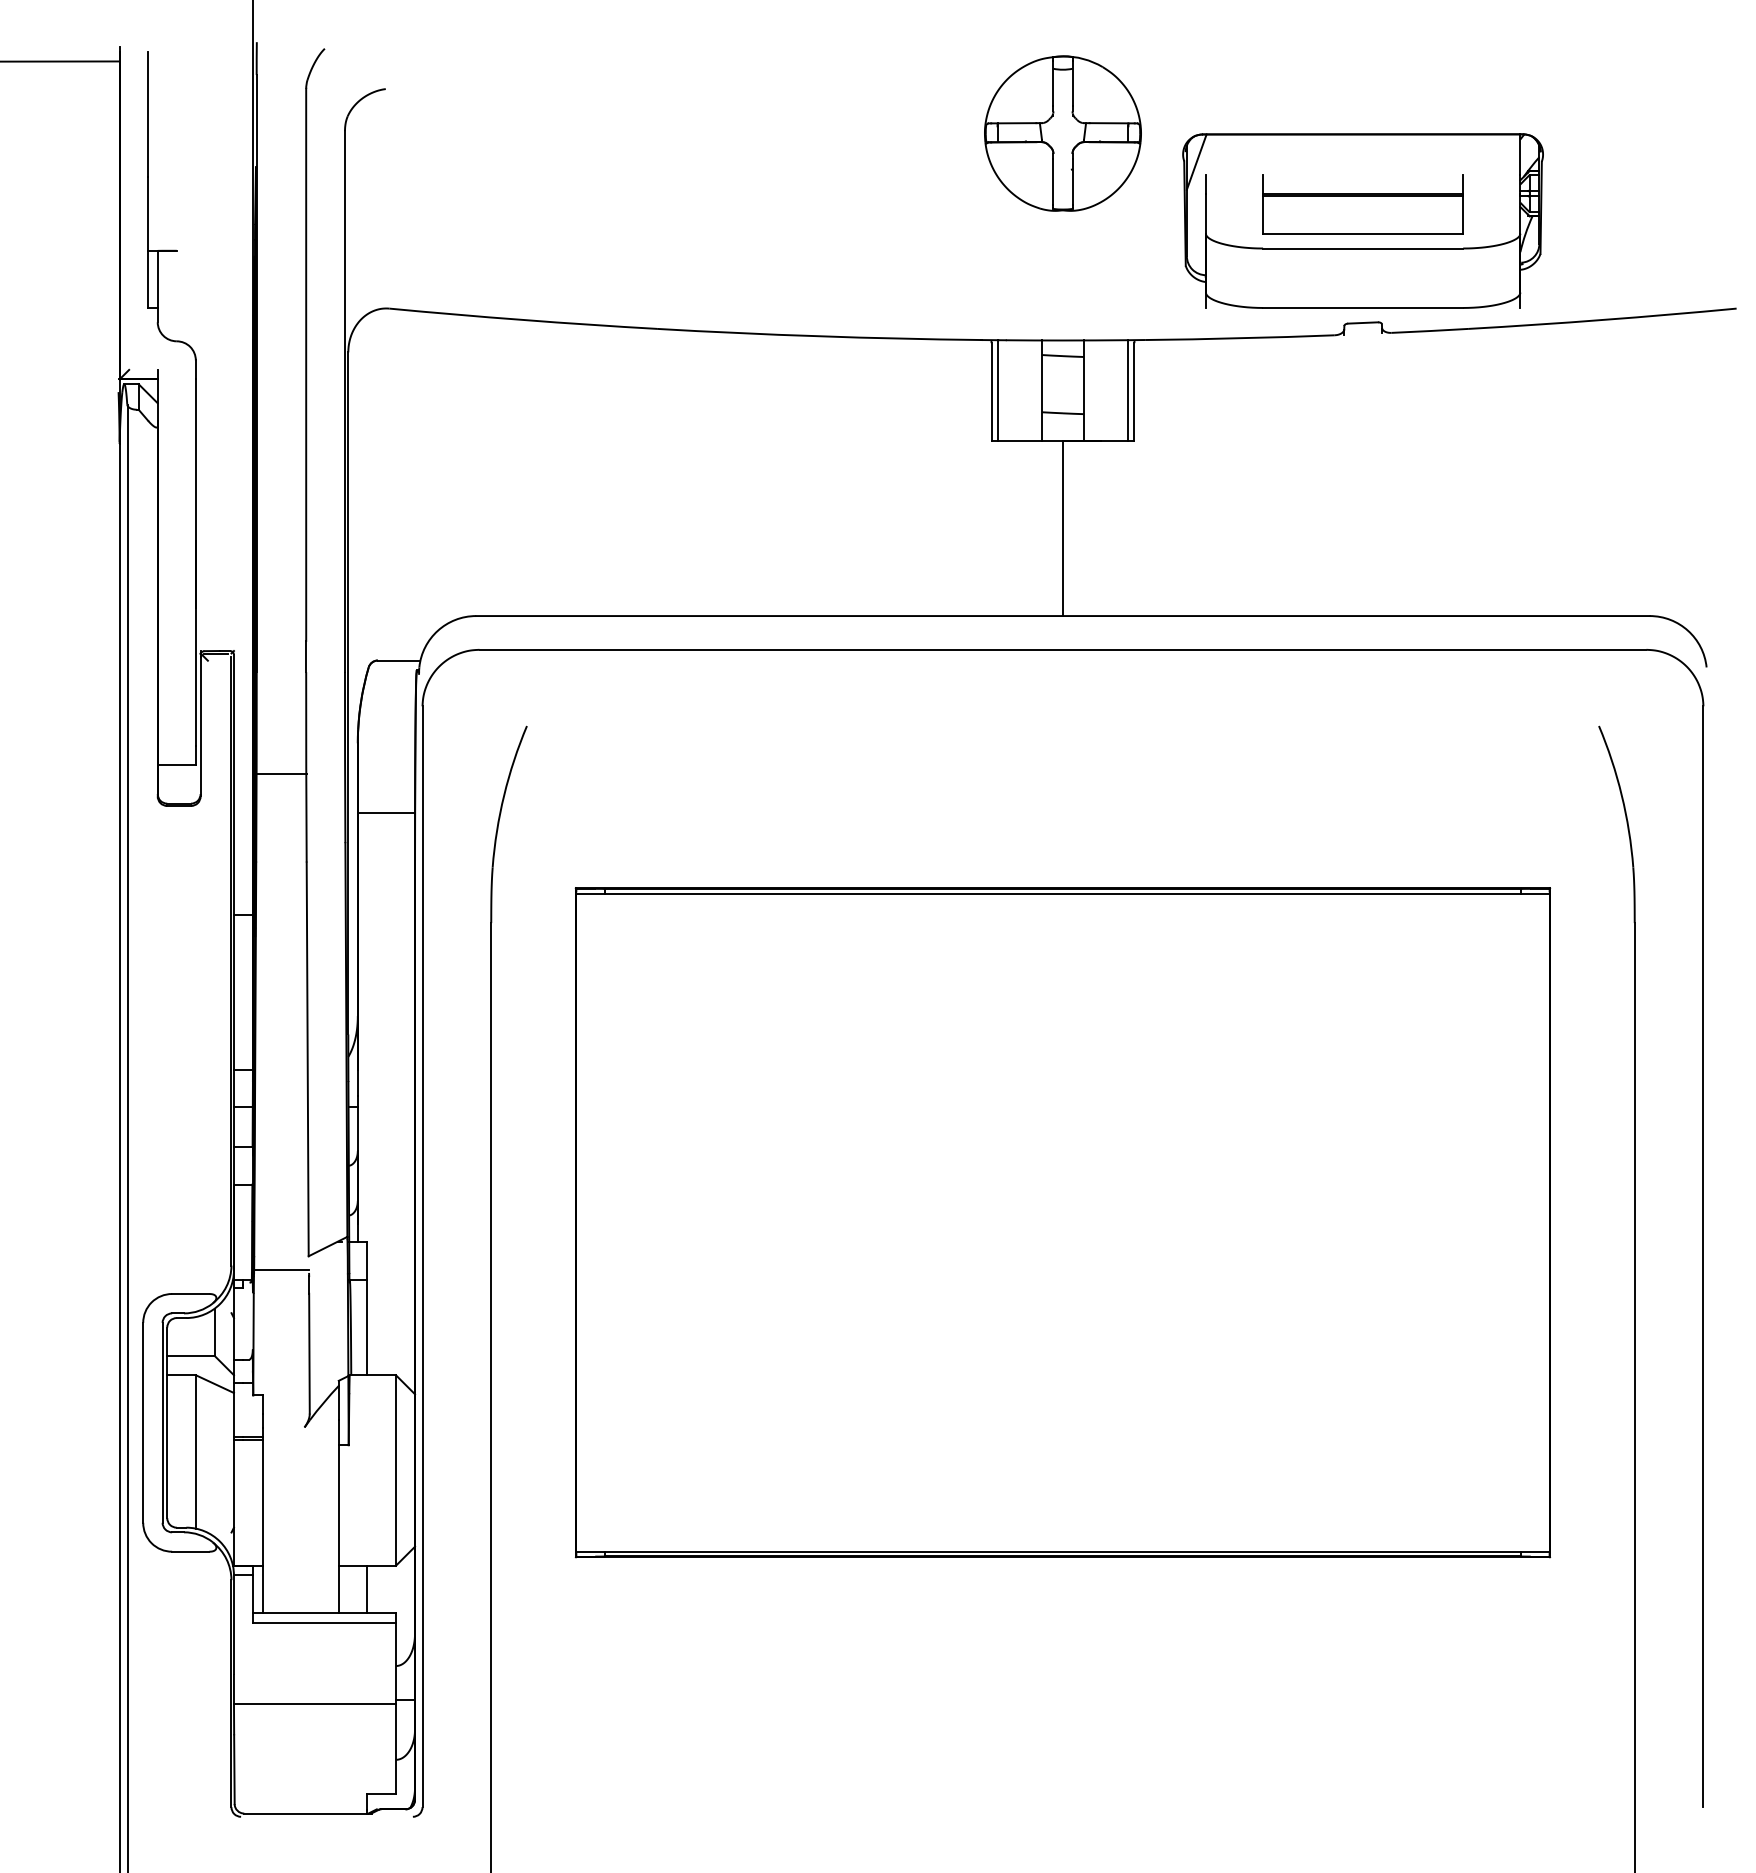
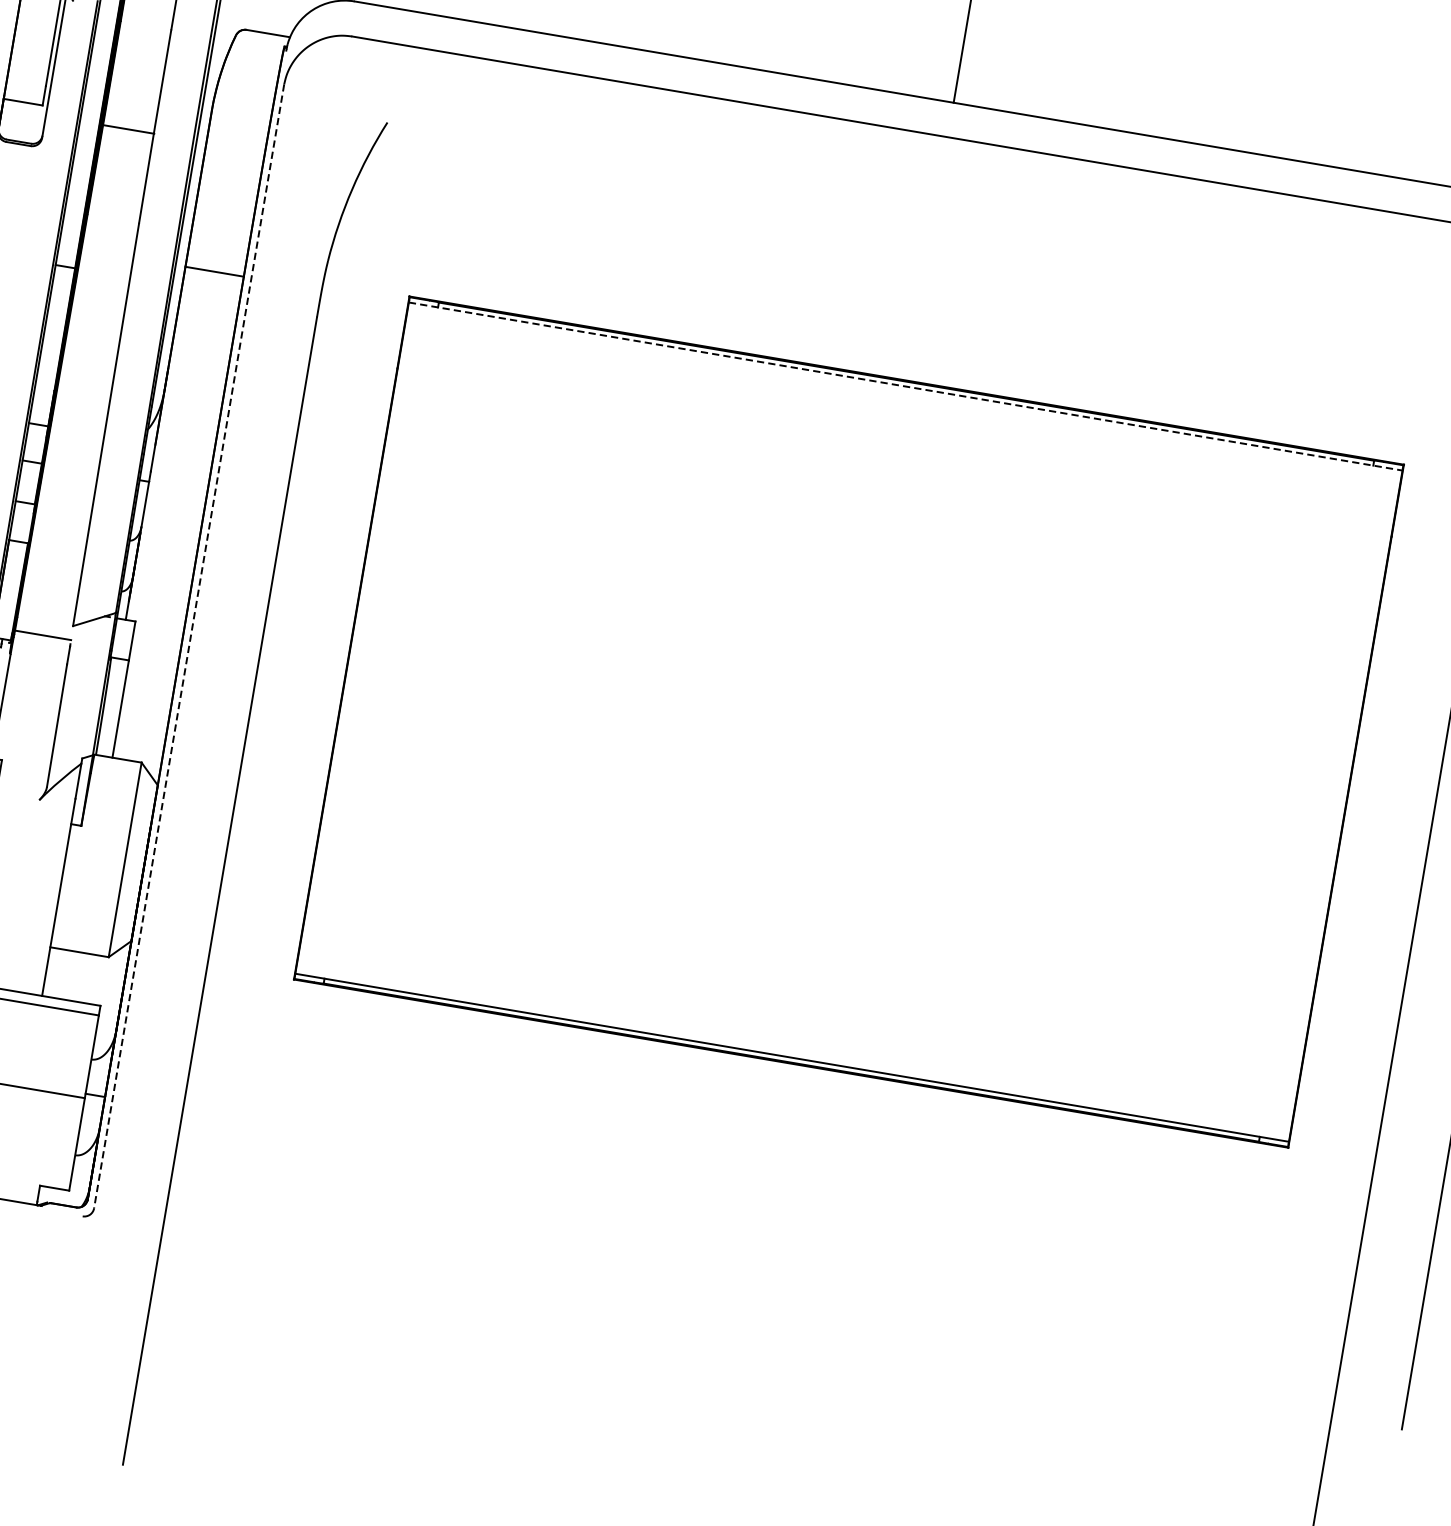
line: (386, 813) -> (214, 272), moved
line: (1062, 894) -> (905, 386), solid -> dashed
line: (422, 1257) -> (189, 647), solid -> dashed
line: (367, 1589) -> (75, 976), removed

